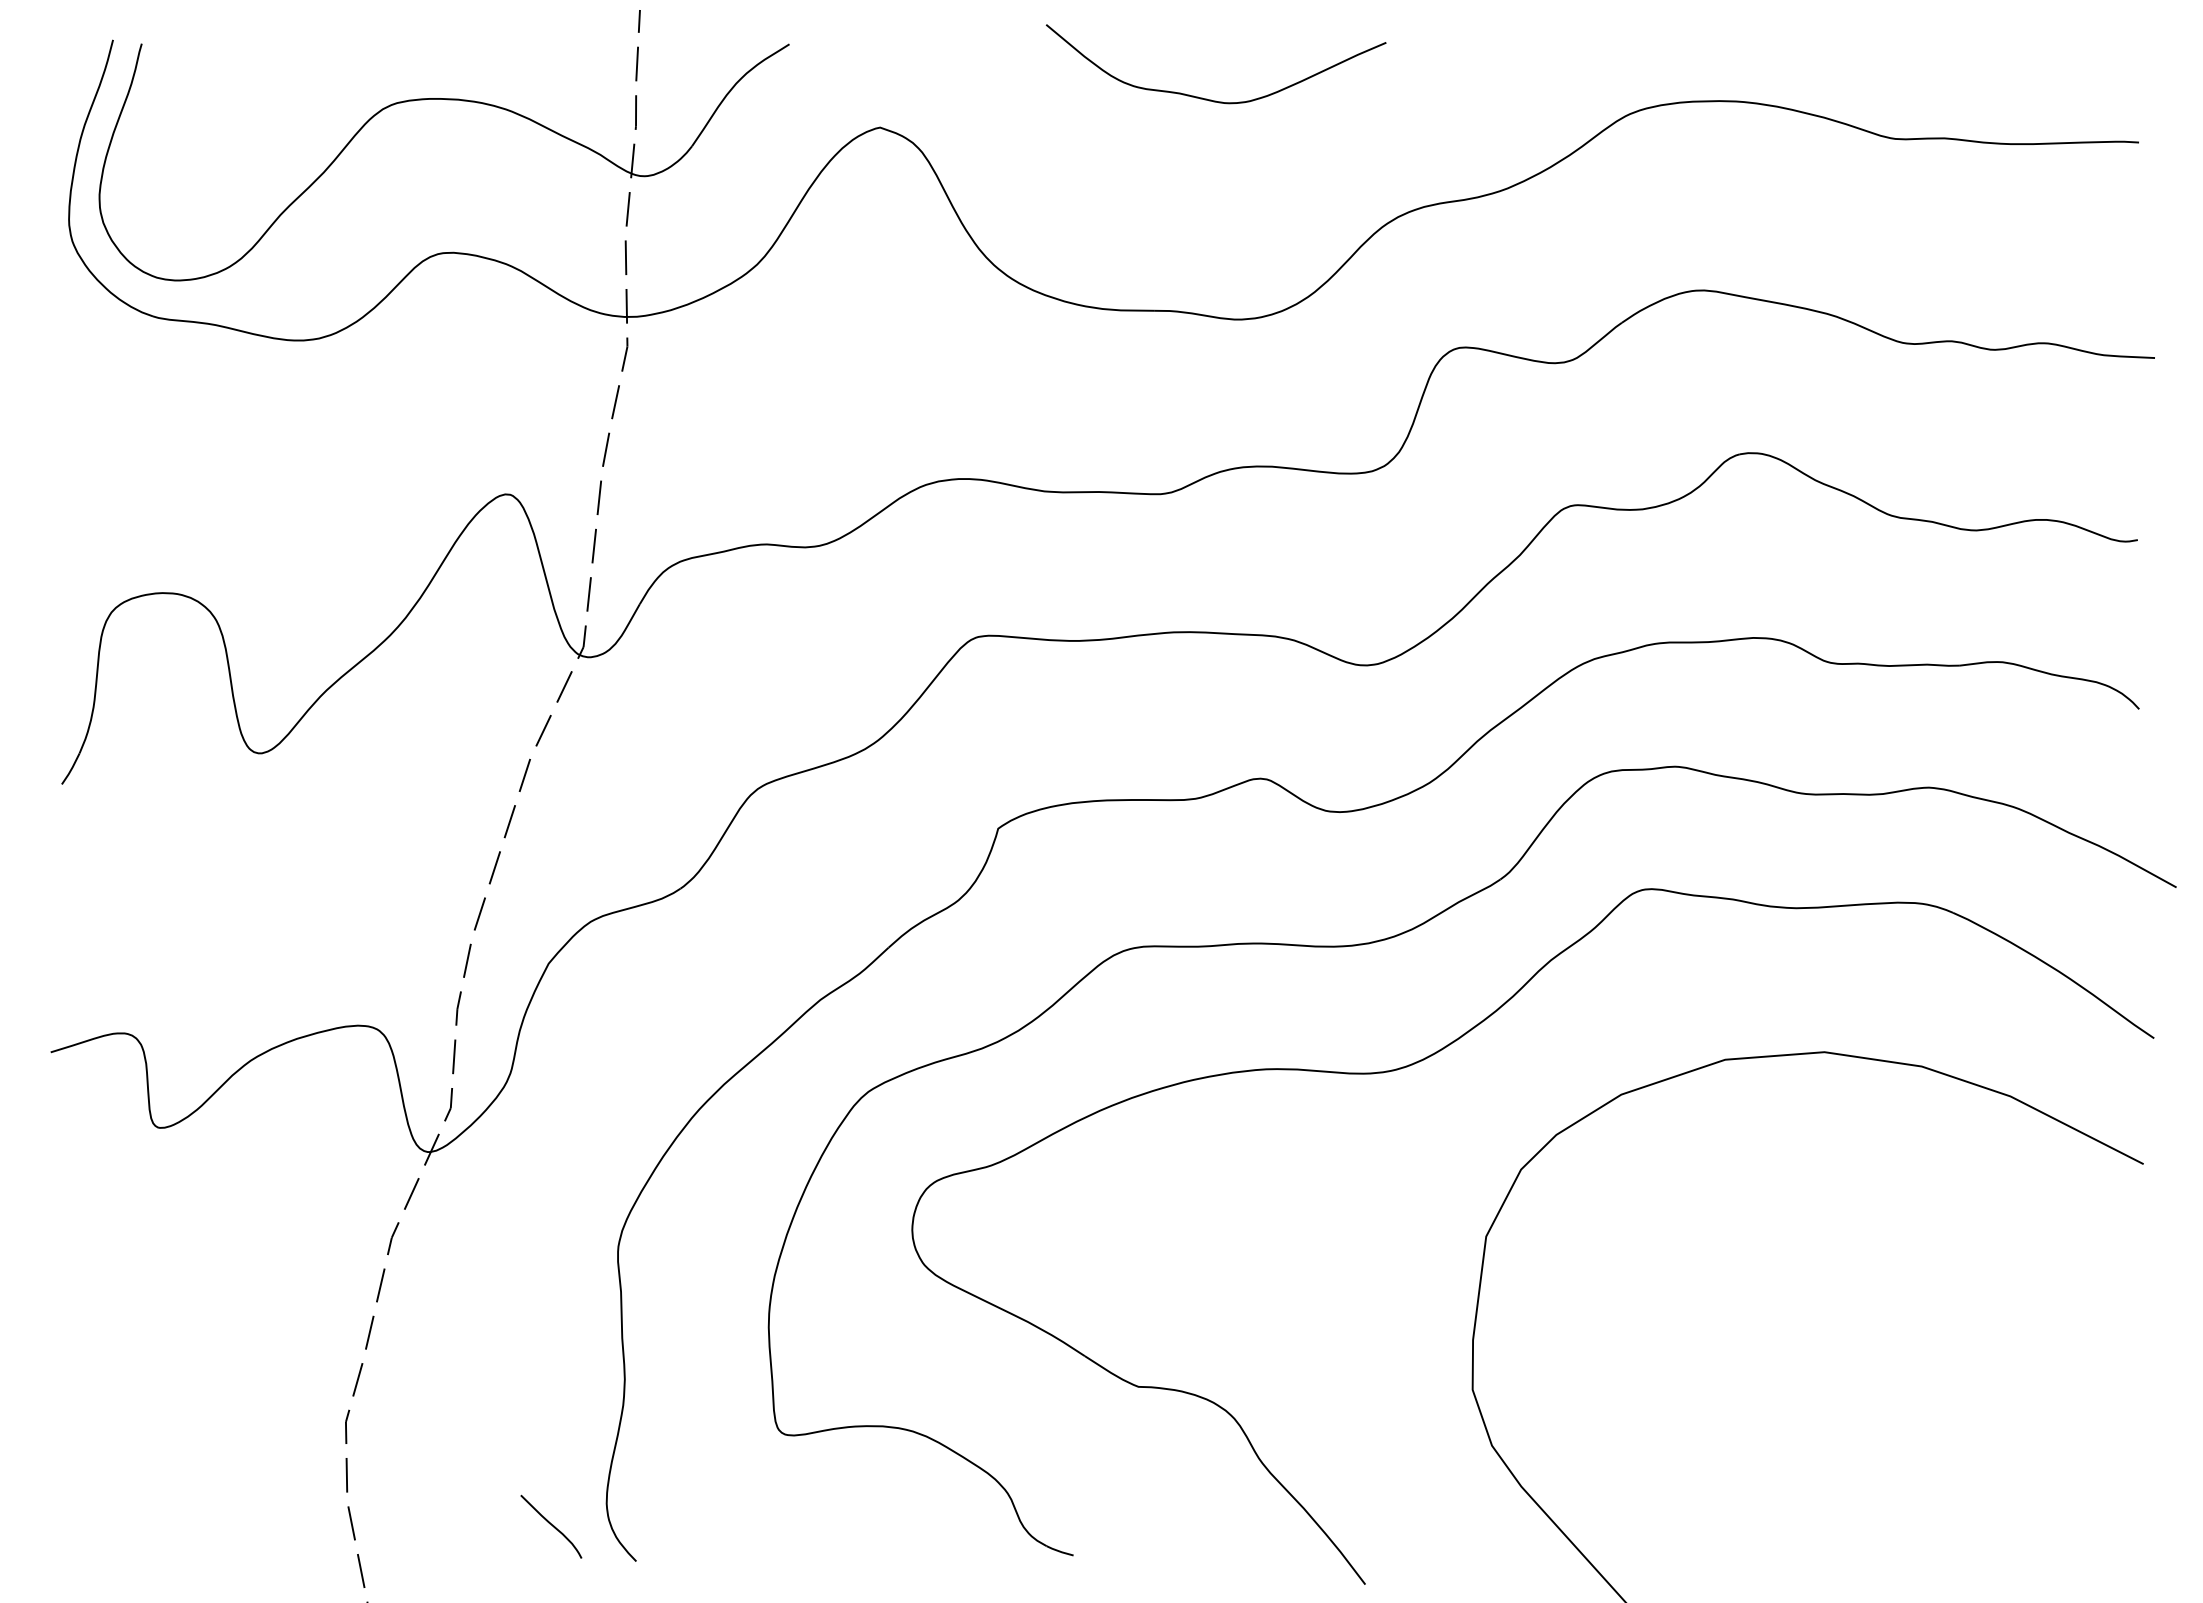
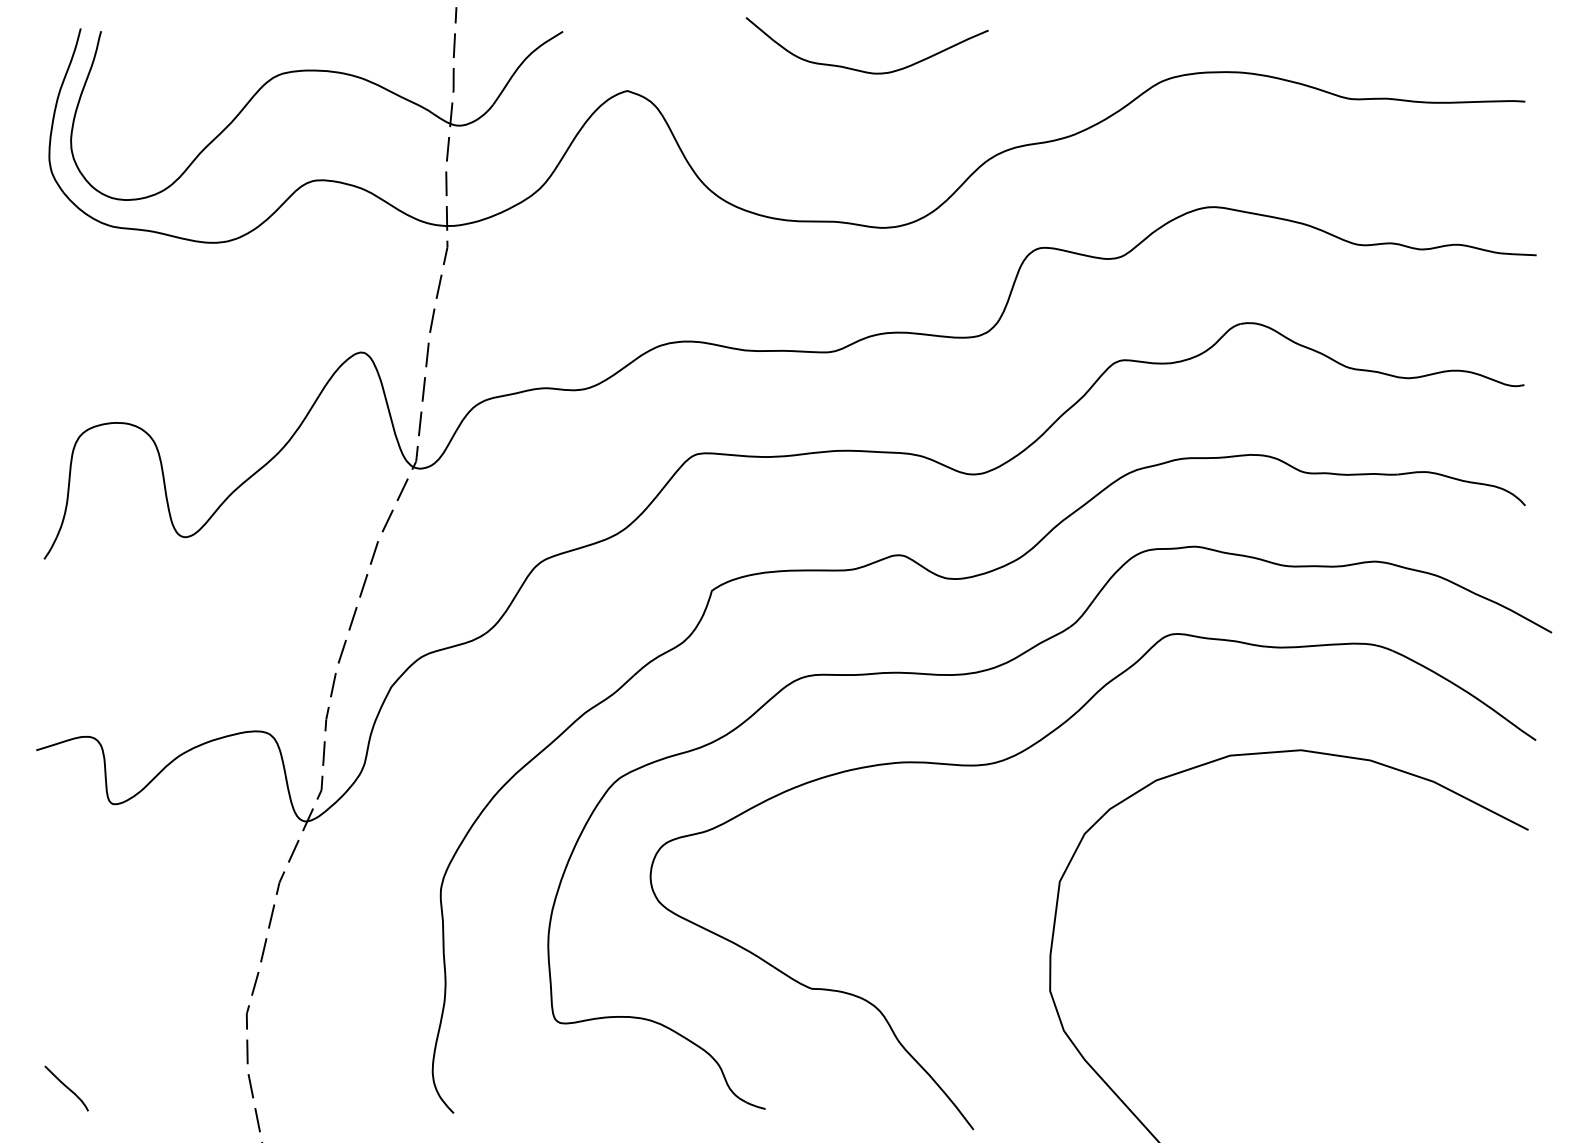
curve: (551, 1525) -> (66, 1087), moved

